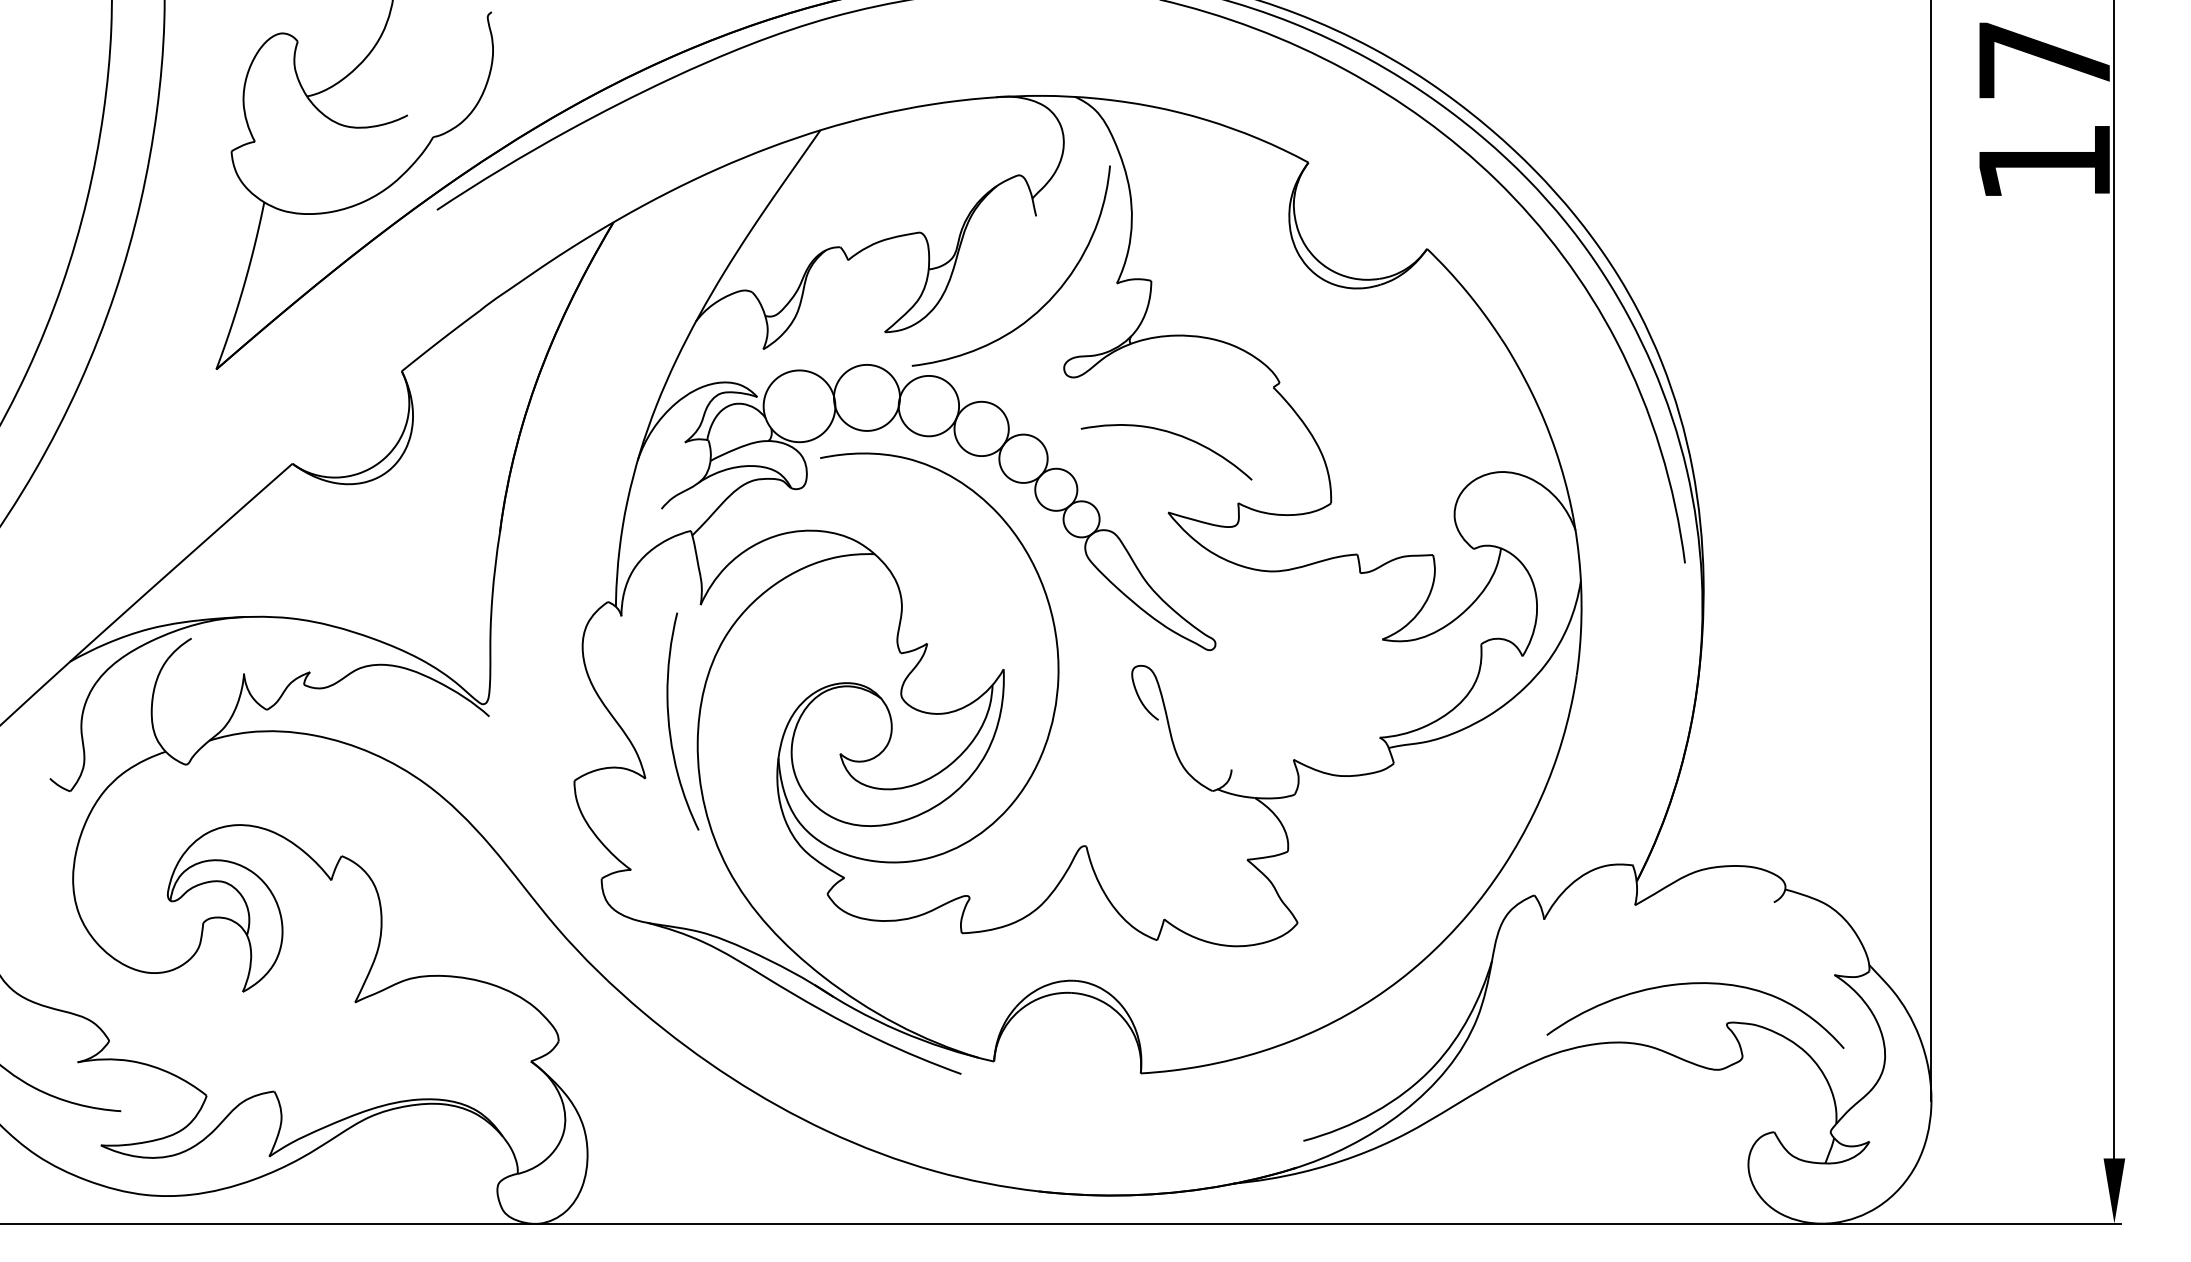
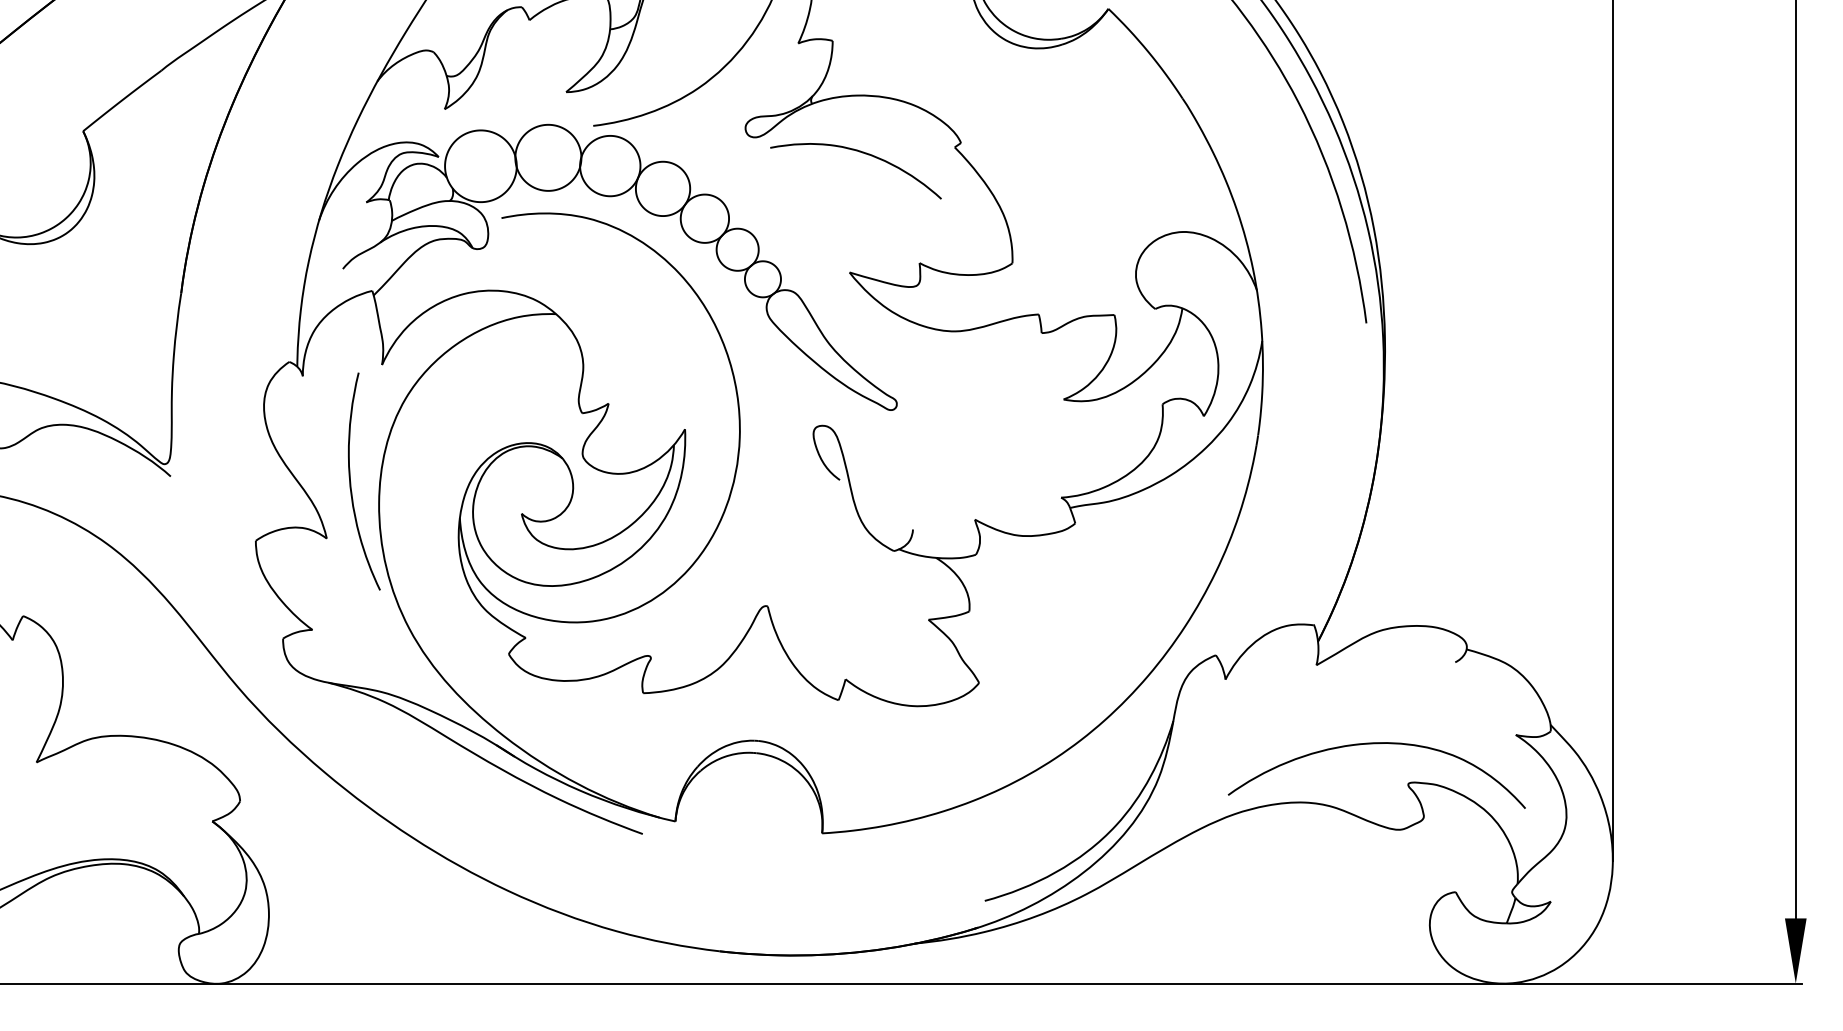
curve: (1172, 434) -> (861, 153), moved

